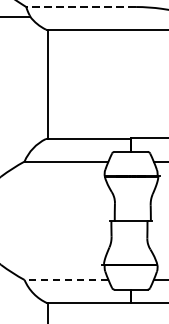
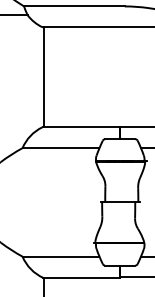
line: (80, 7) -> (73, 6), dashed -> solid
line: (65, 279) -> (60, 256), dashed -> solid

